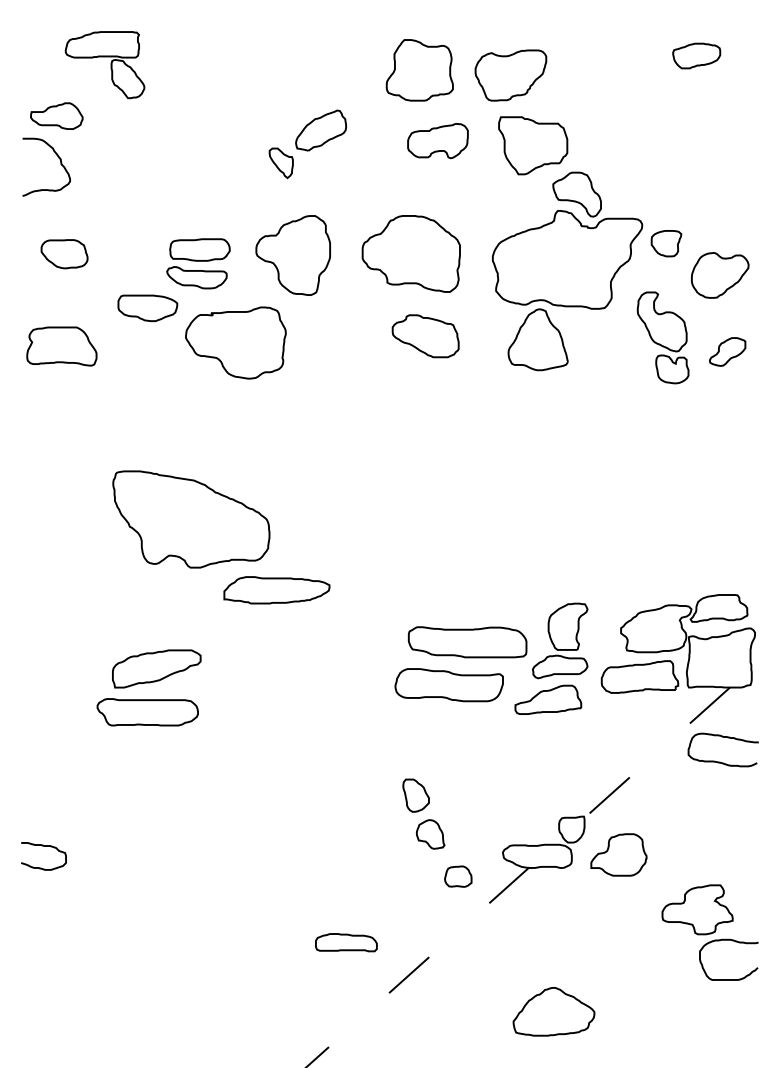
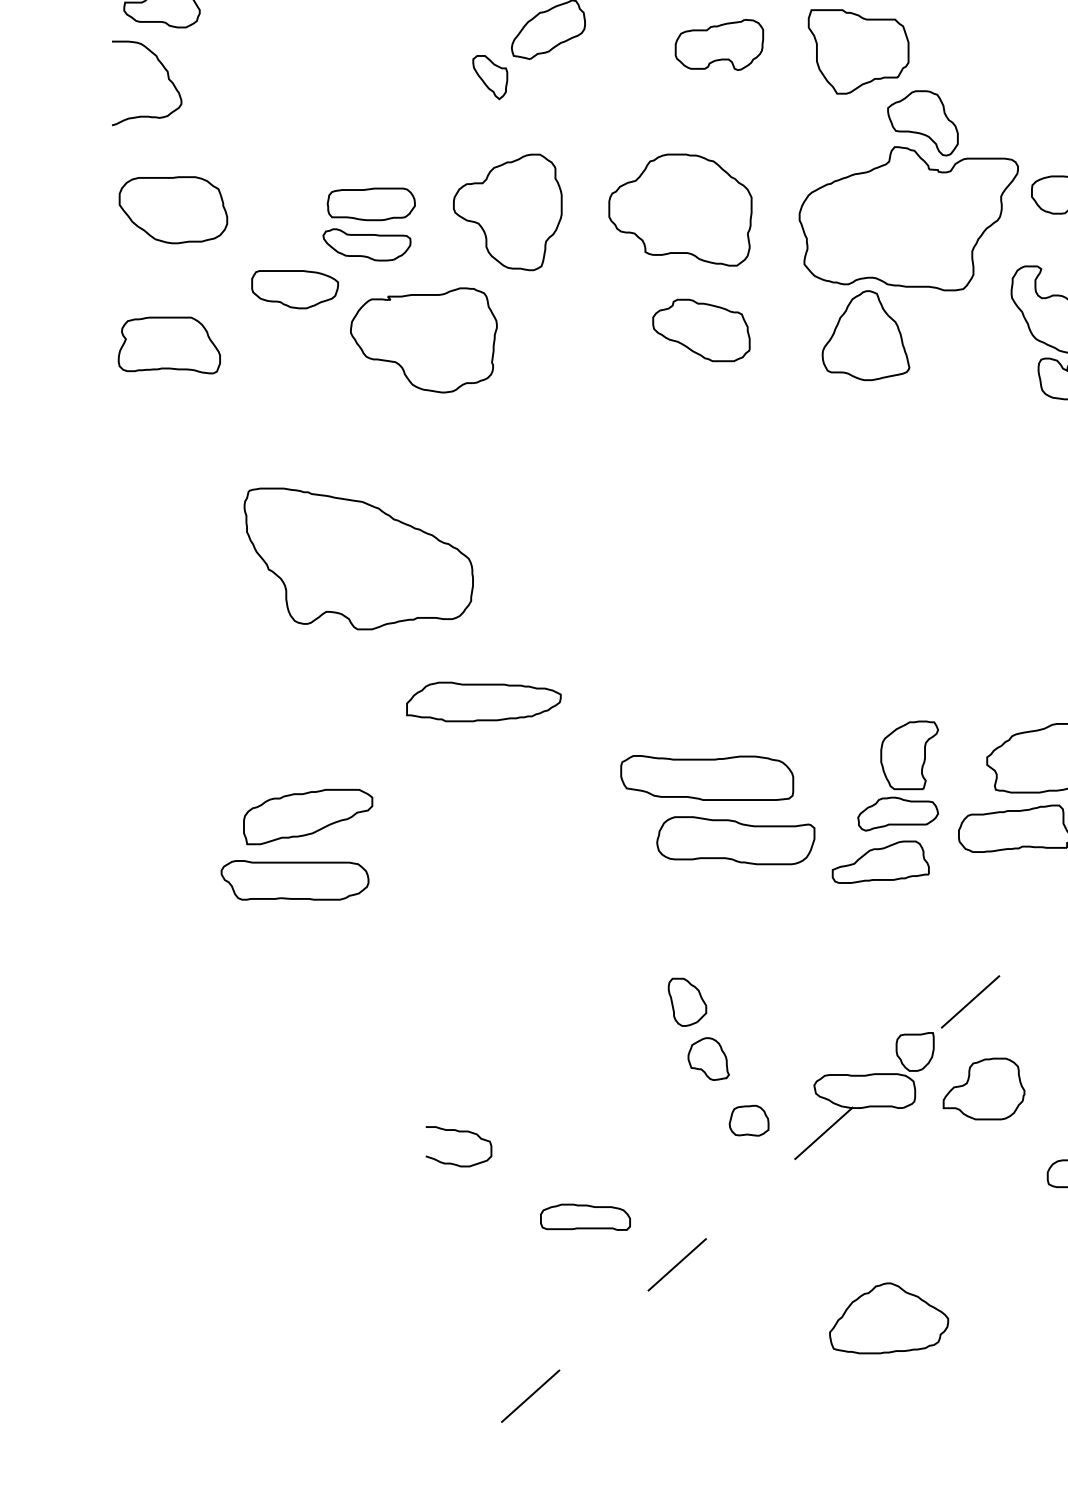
part: (64, 254) -> (173, 210), size x1.6
part: (191, 519) -> (358, 558), moved
part: (467, 642) -> (707, 778), moved
curve: (43, 846) -> (458, 1132), moved

